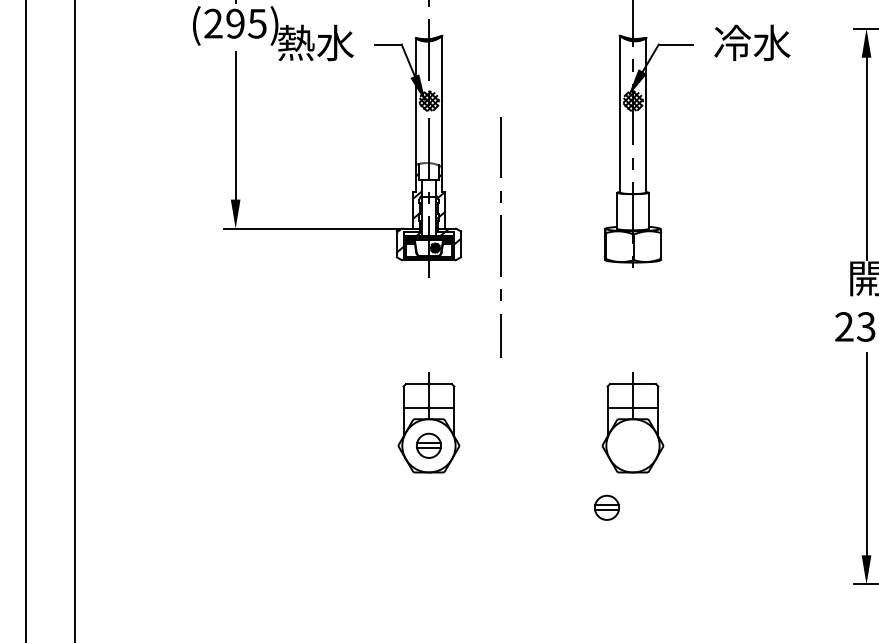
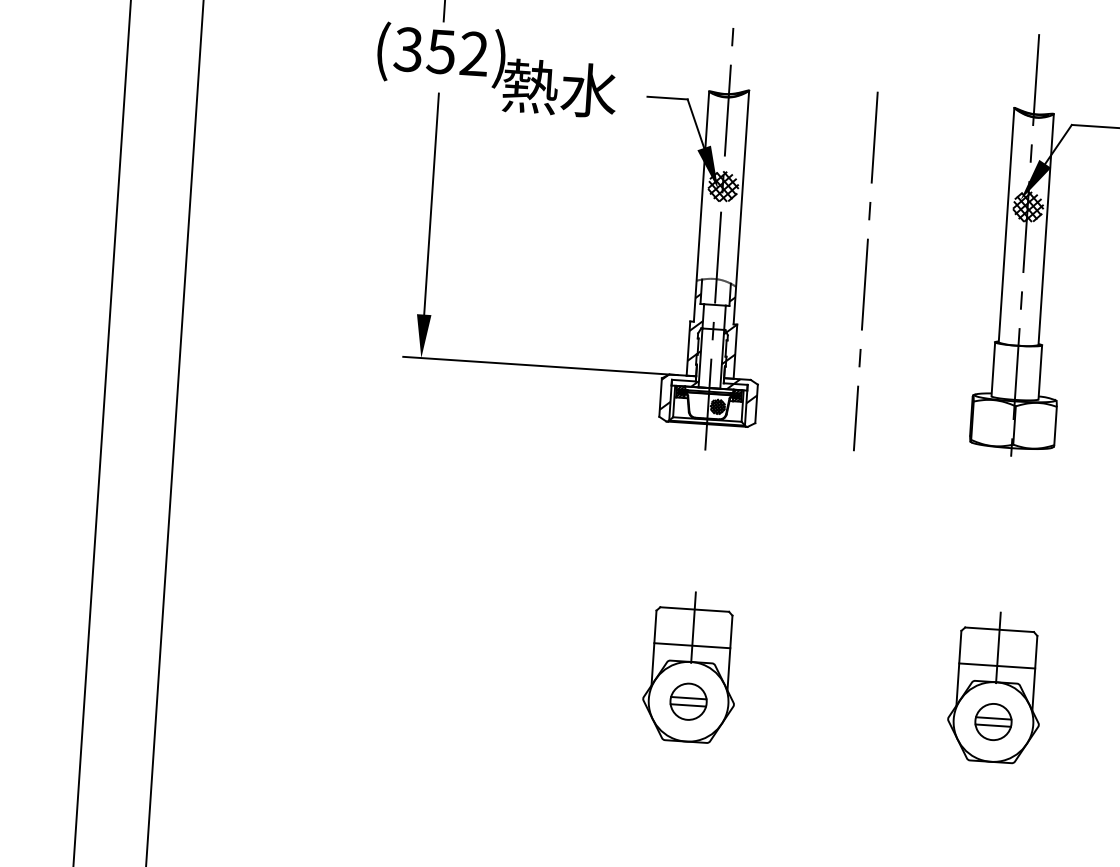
text: (235, 23) -> (441, 51), (295) -> (352)
line: (500, 237) -> (865, 271), moved
part: (606, 507) -> (992, 721), moved

